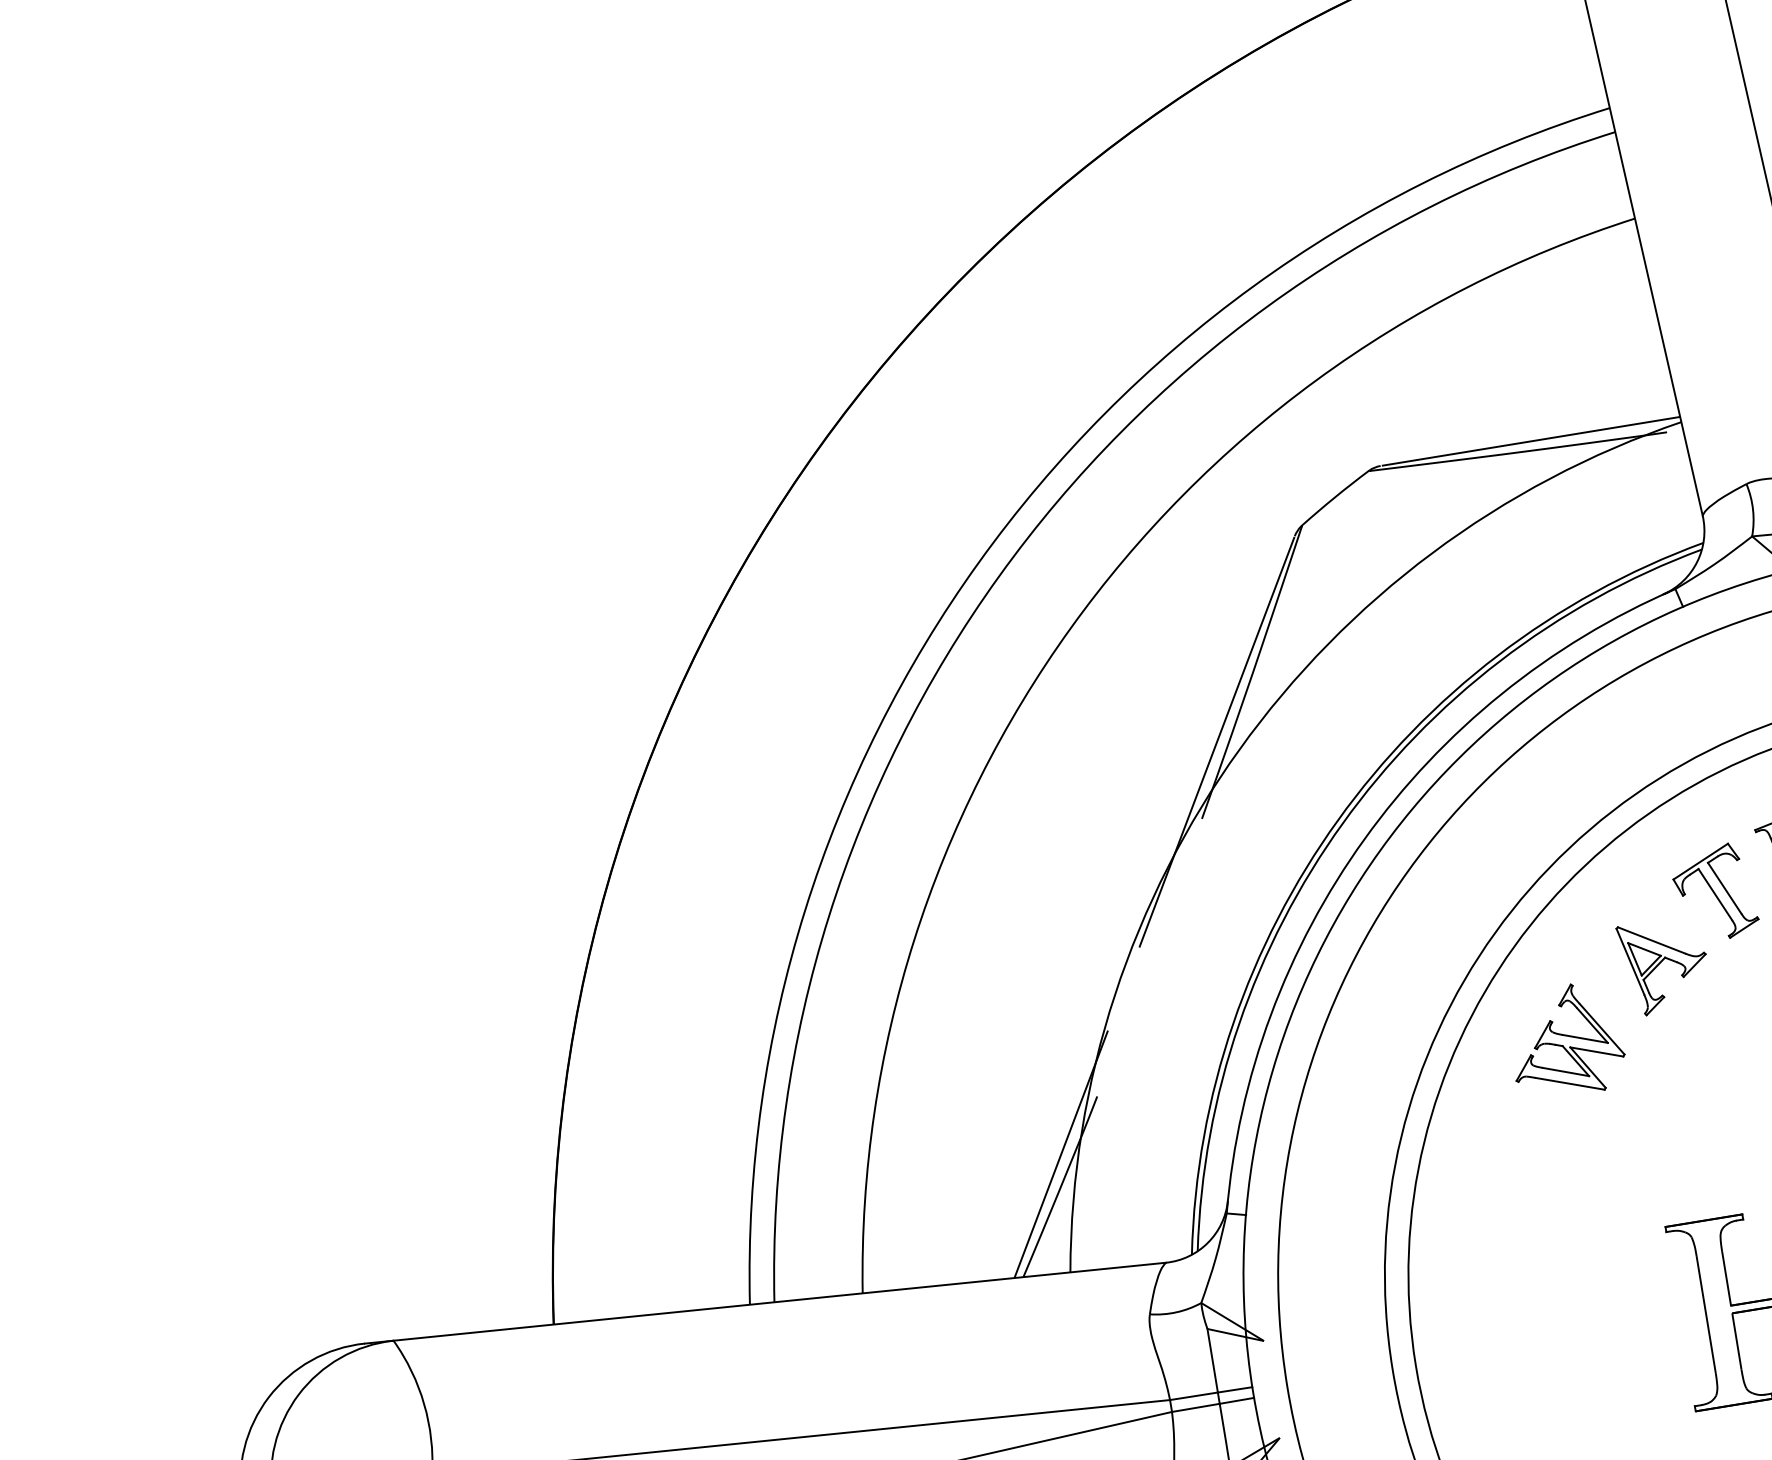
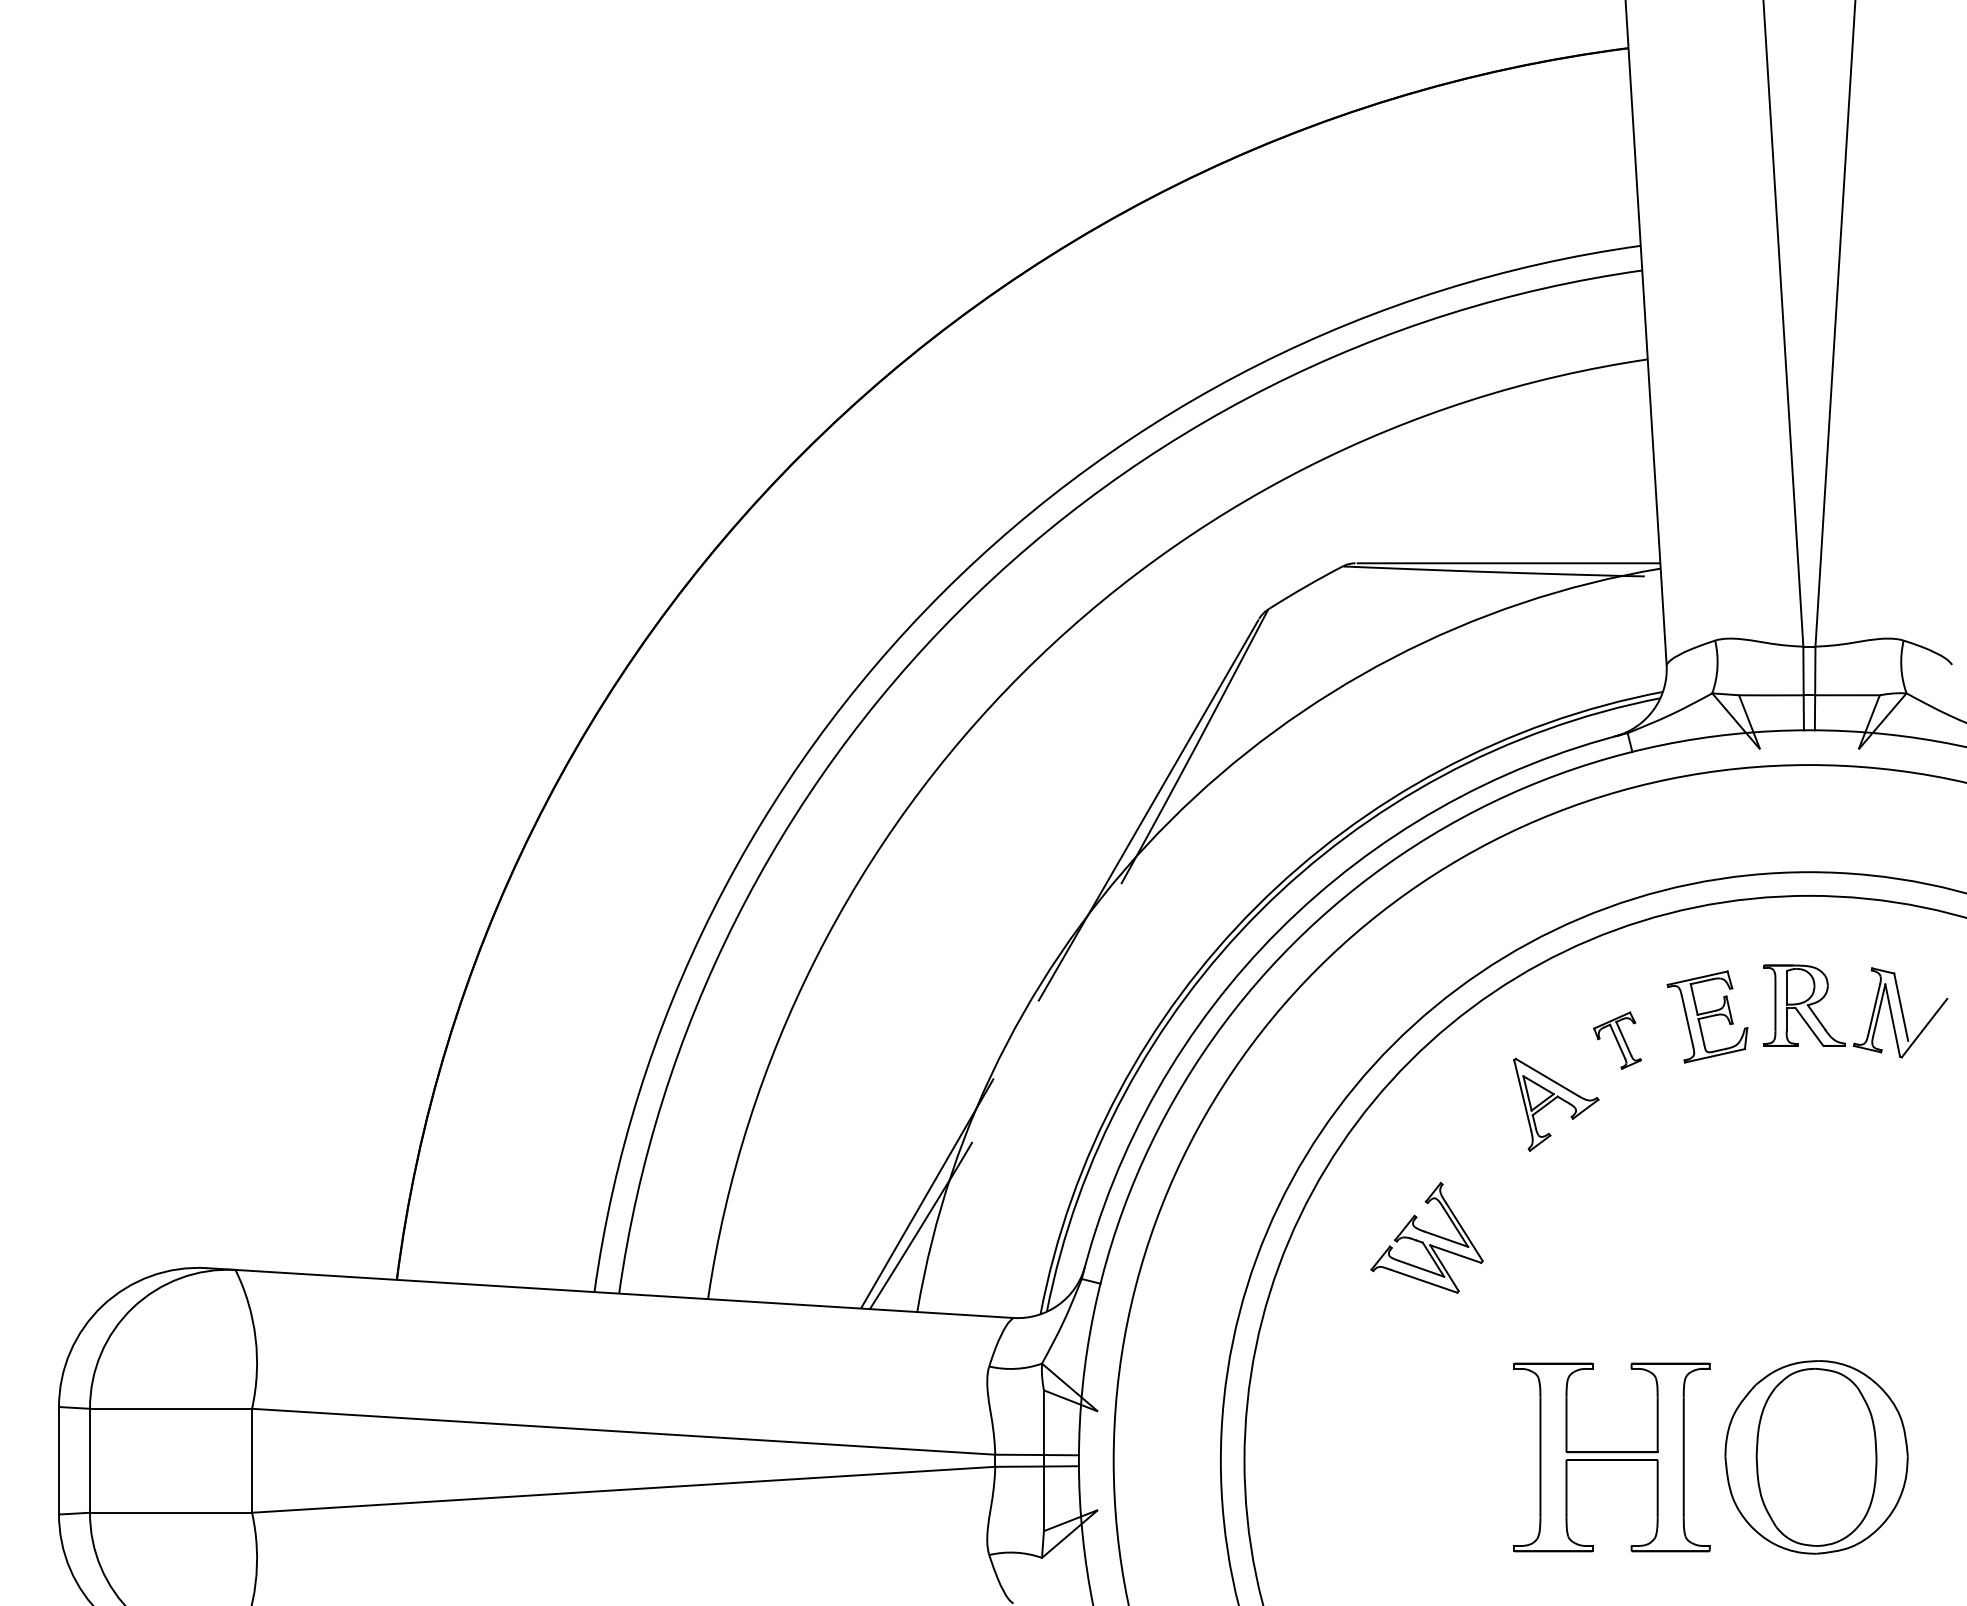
part: (1714, 892) -> (1617, 1040), size x0.6
part: (1565, 1040) -> (1426, 1237), moved

